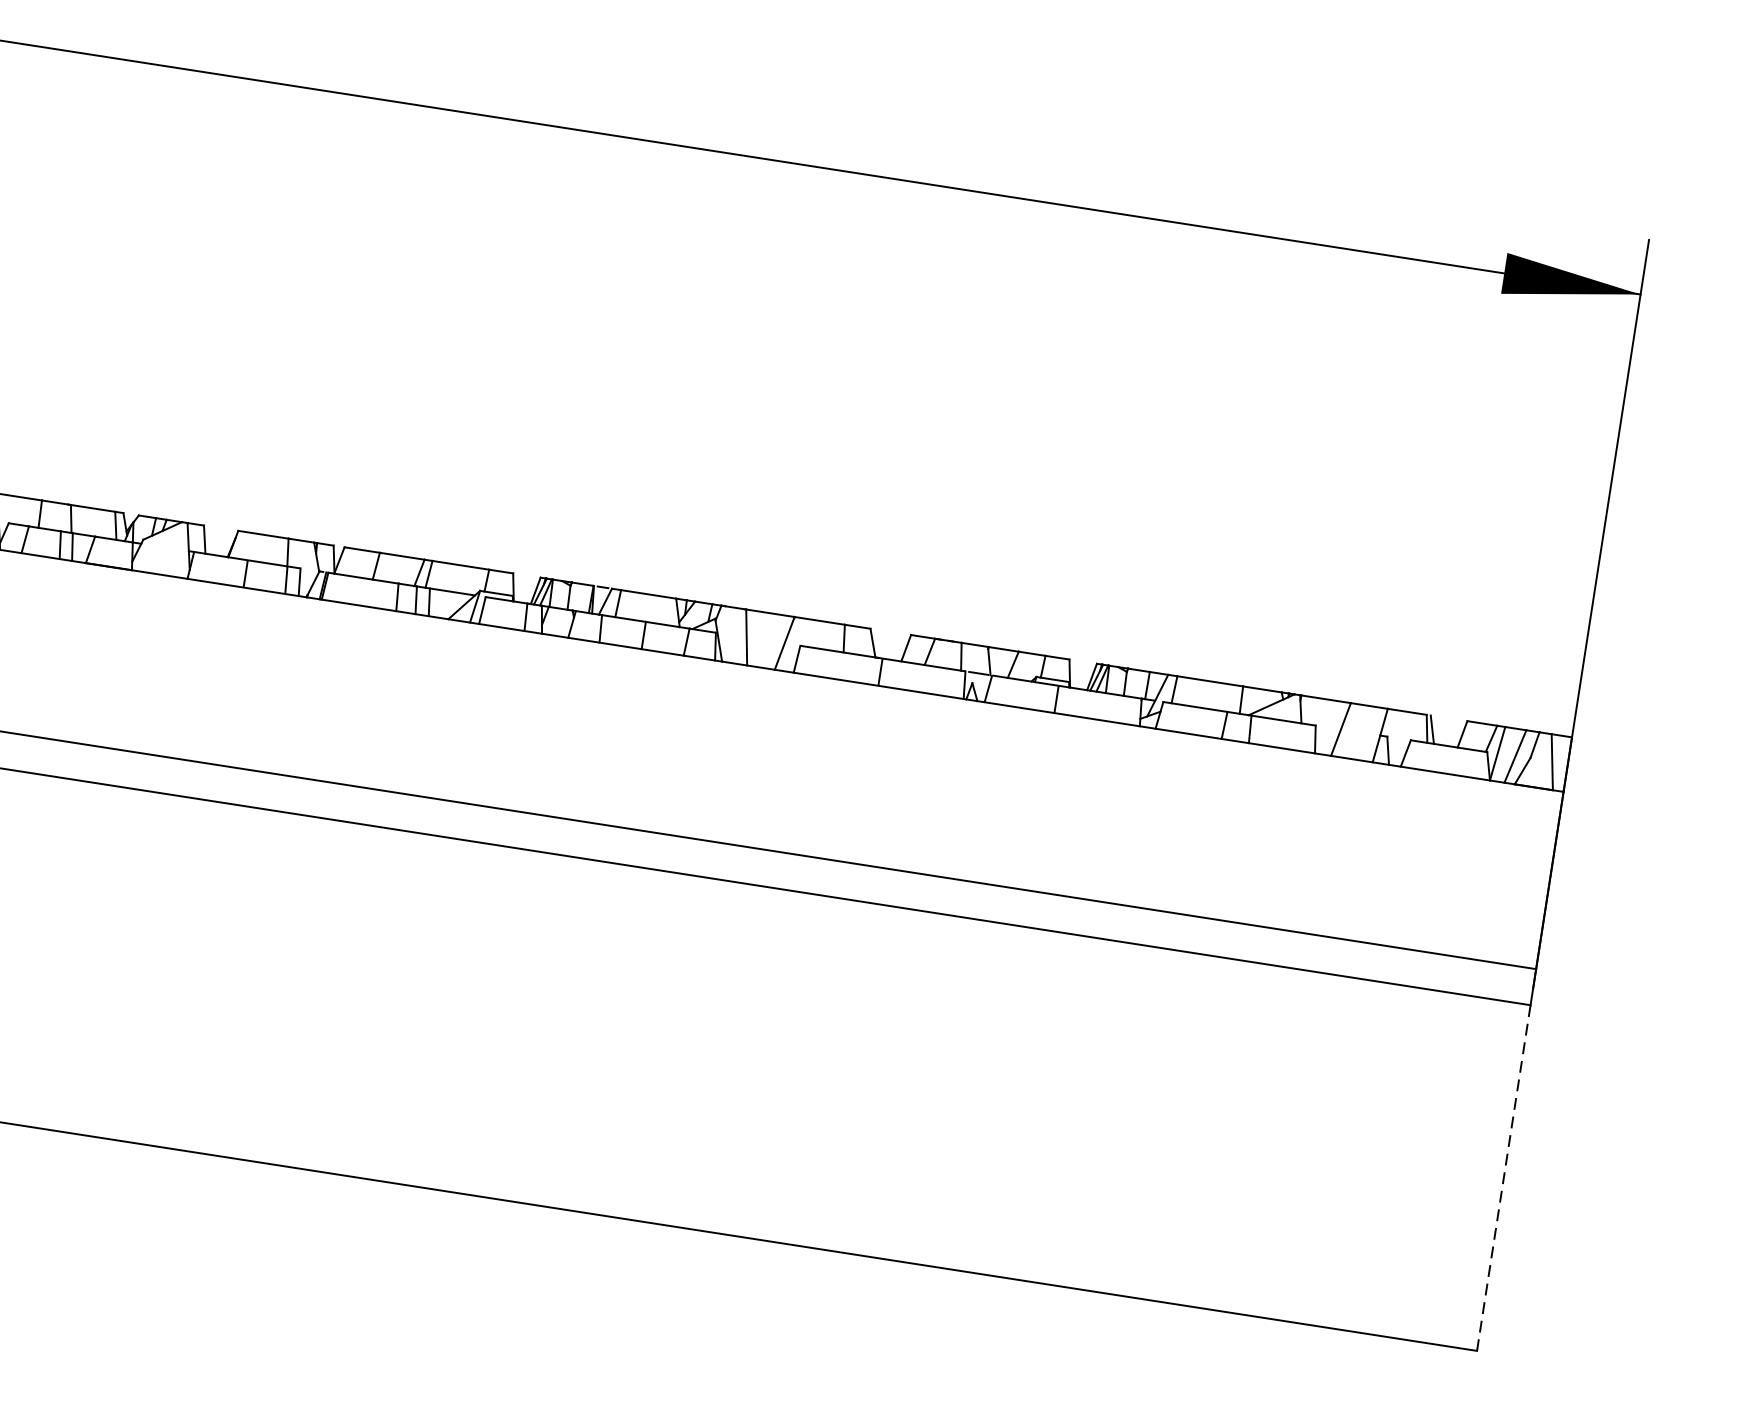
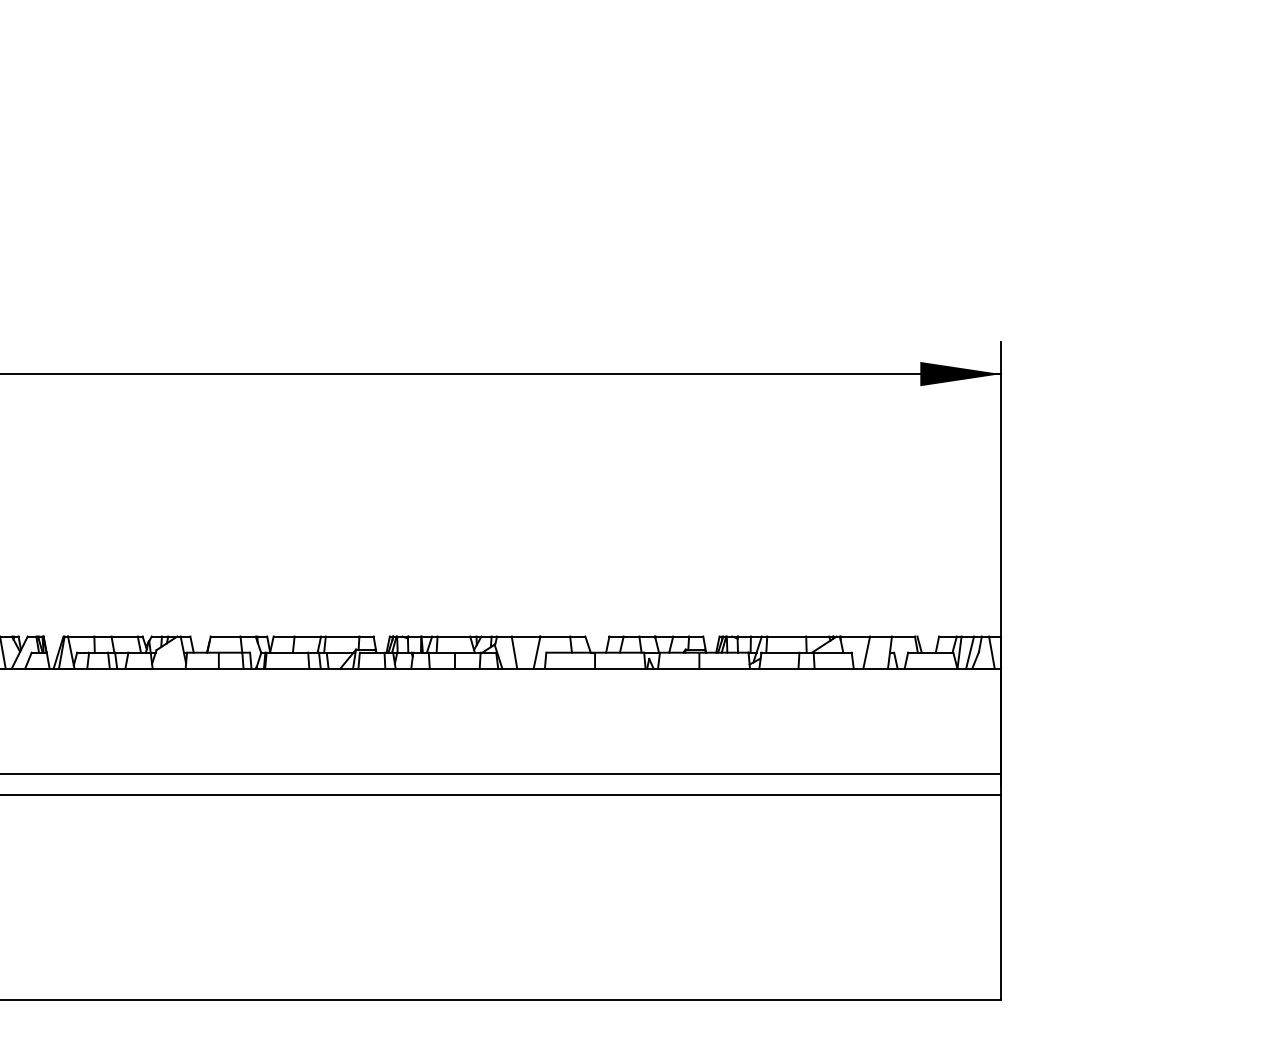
line: (1504, 1179) -> (1001, 898), dashed -> solid

